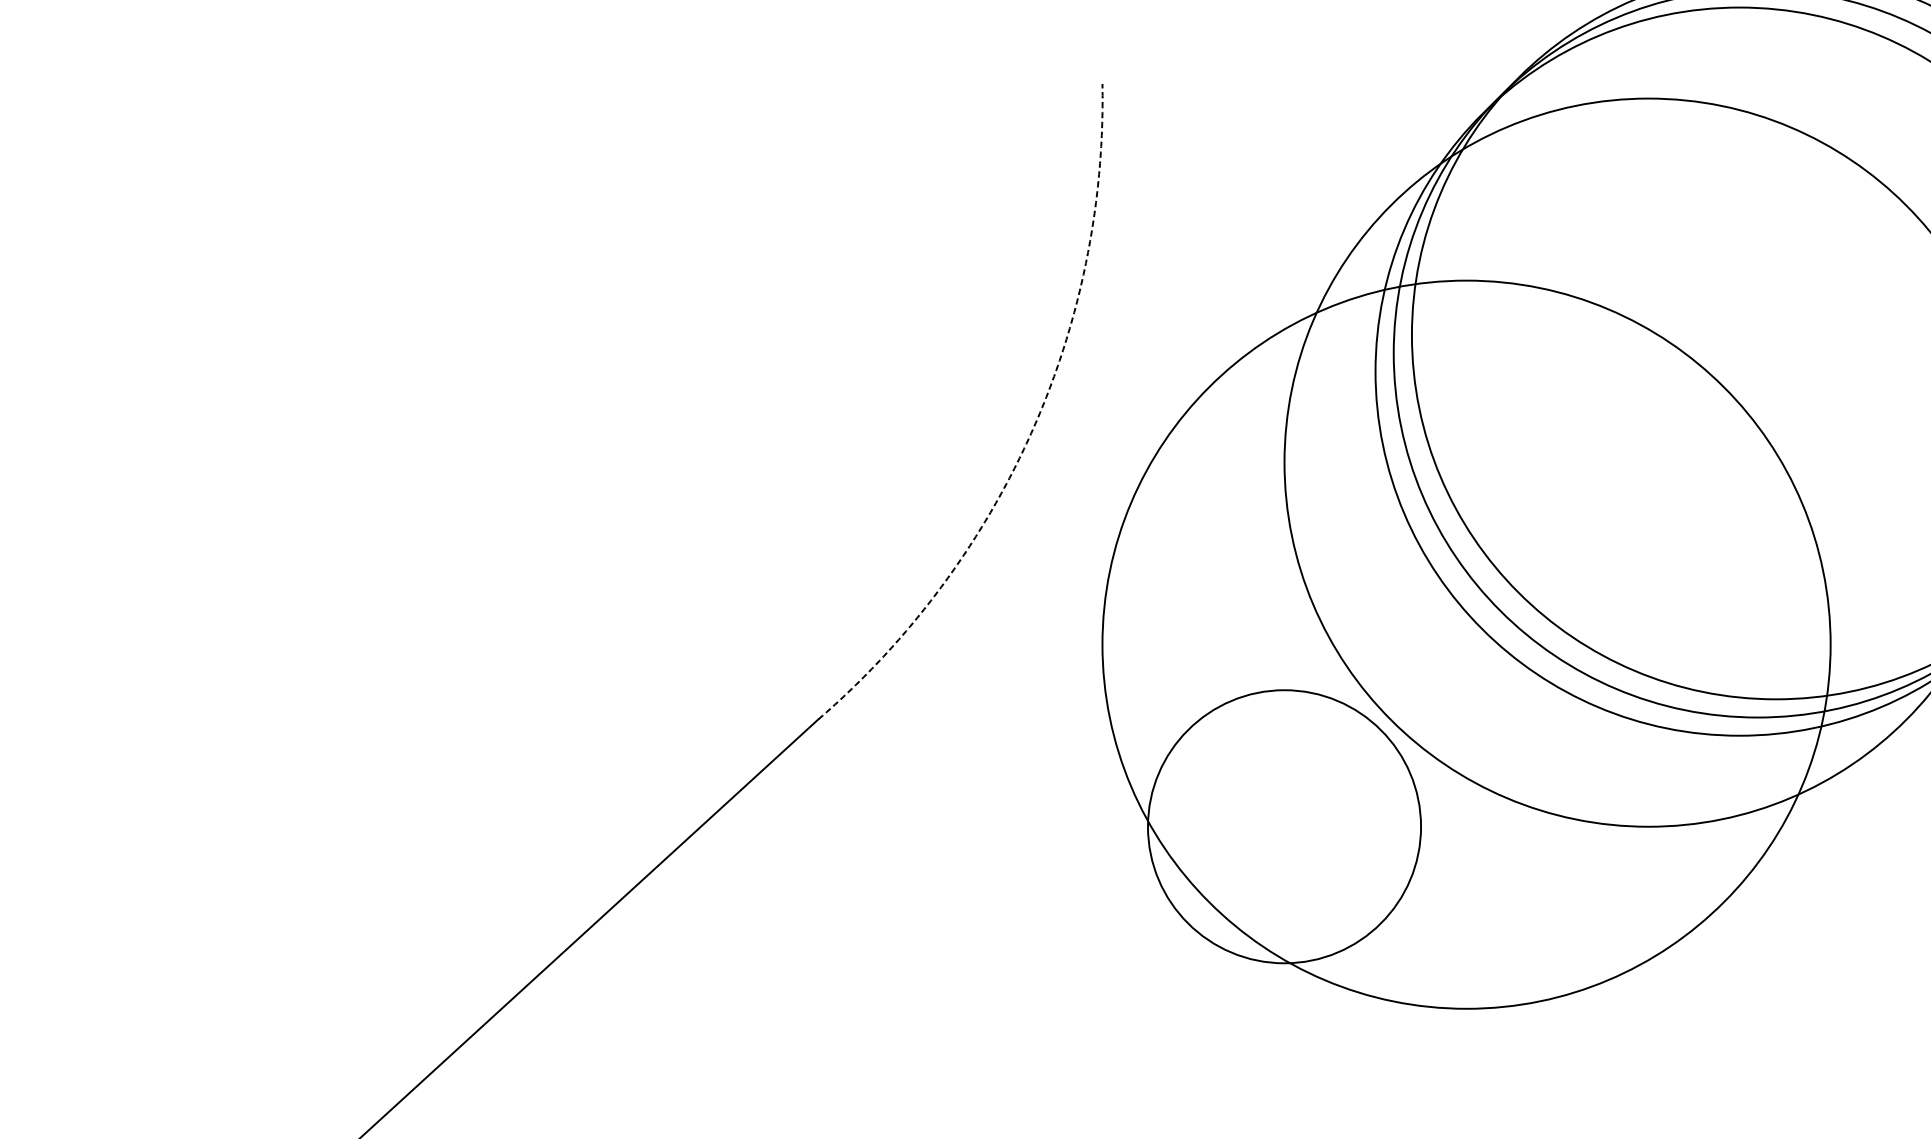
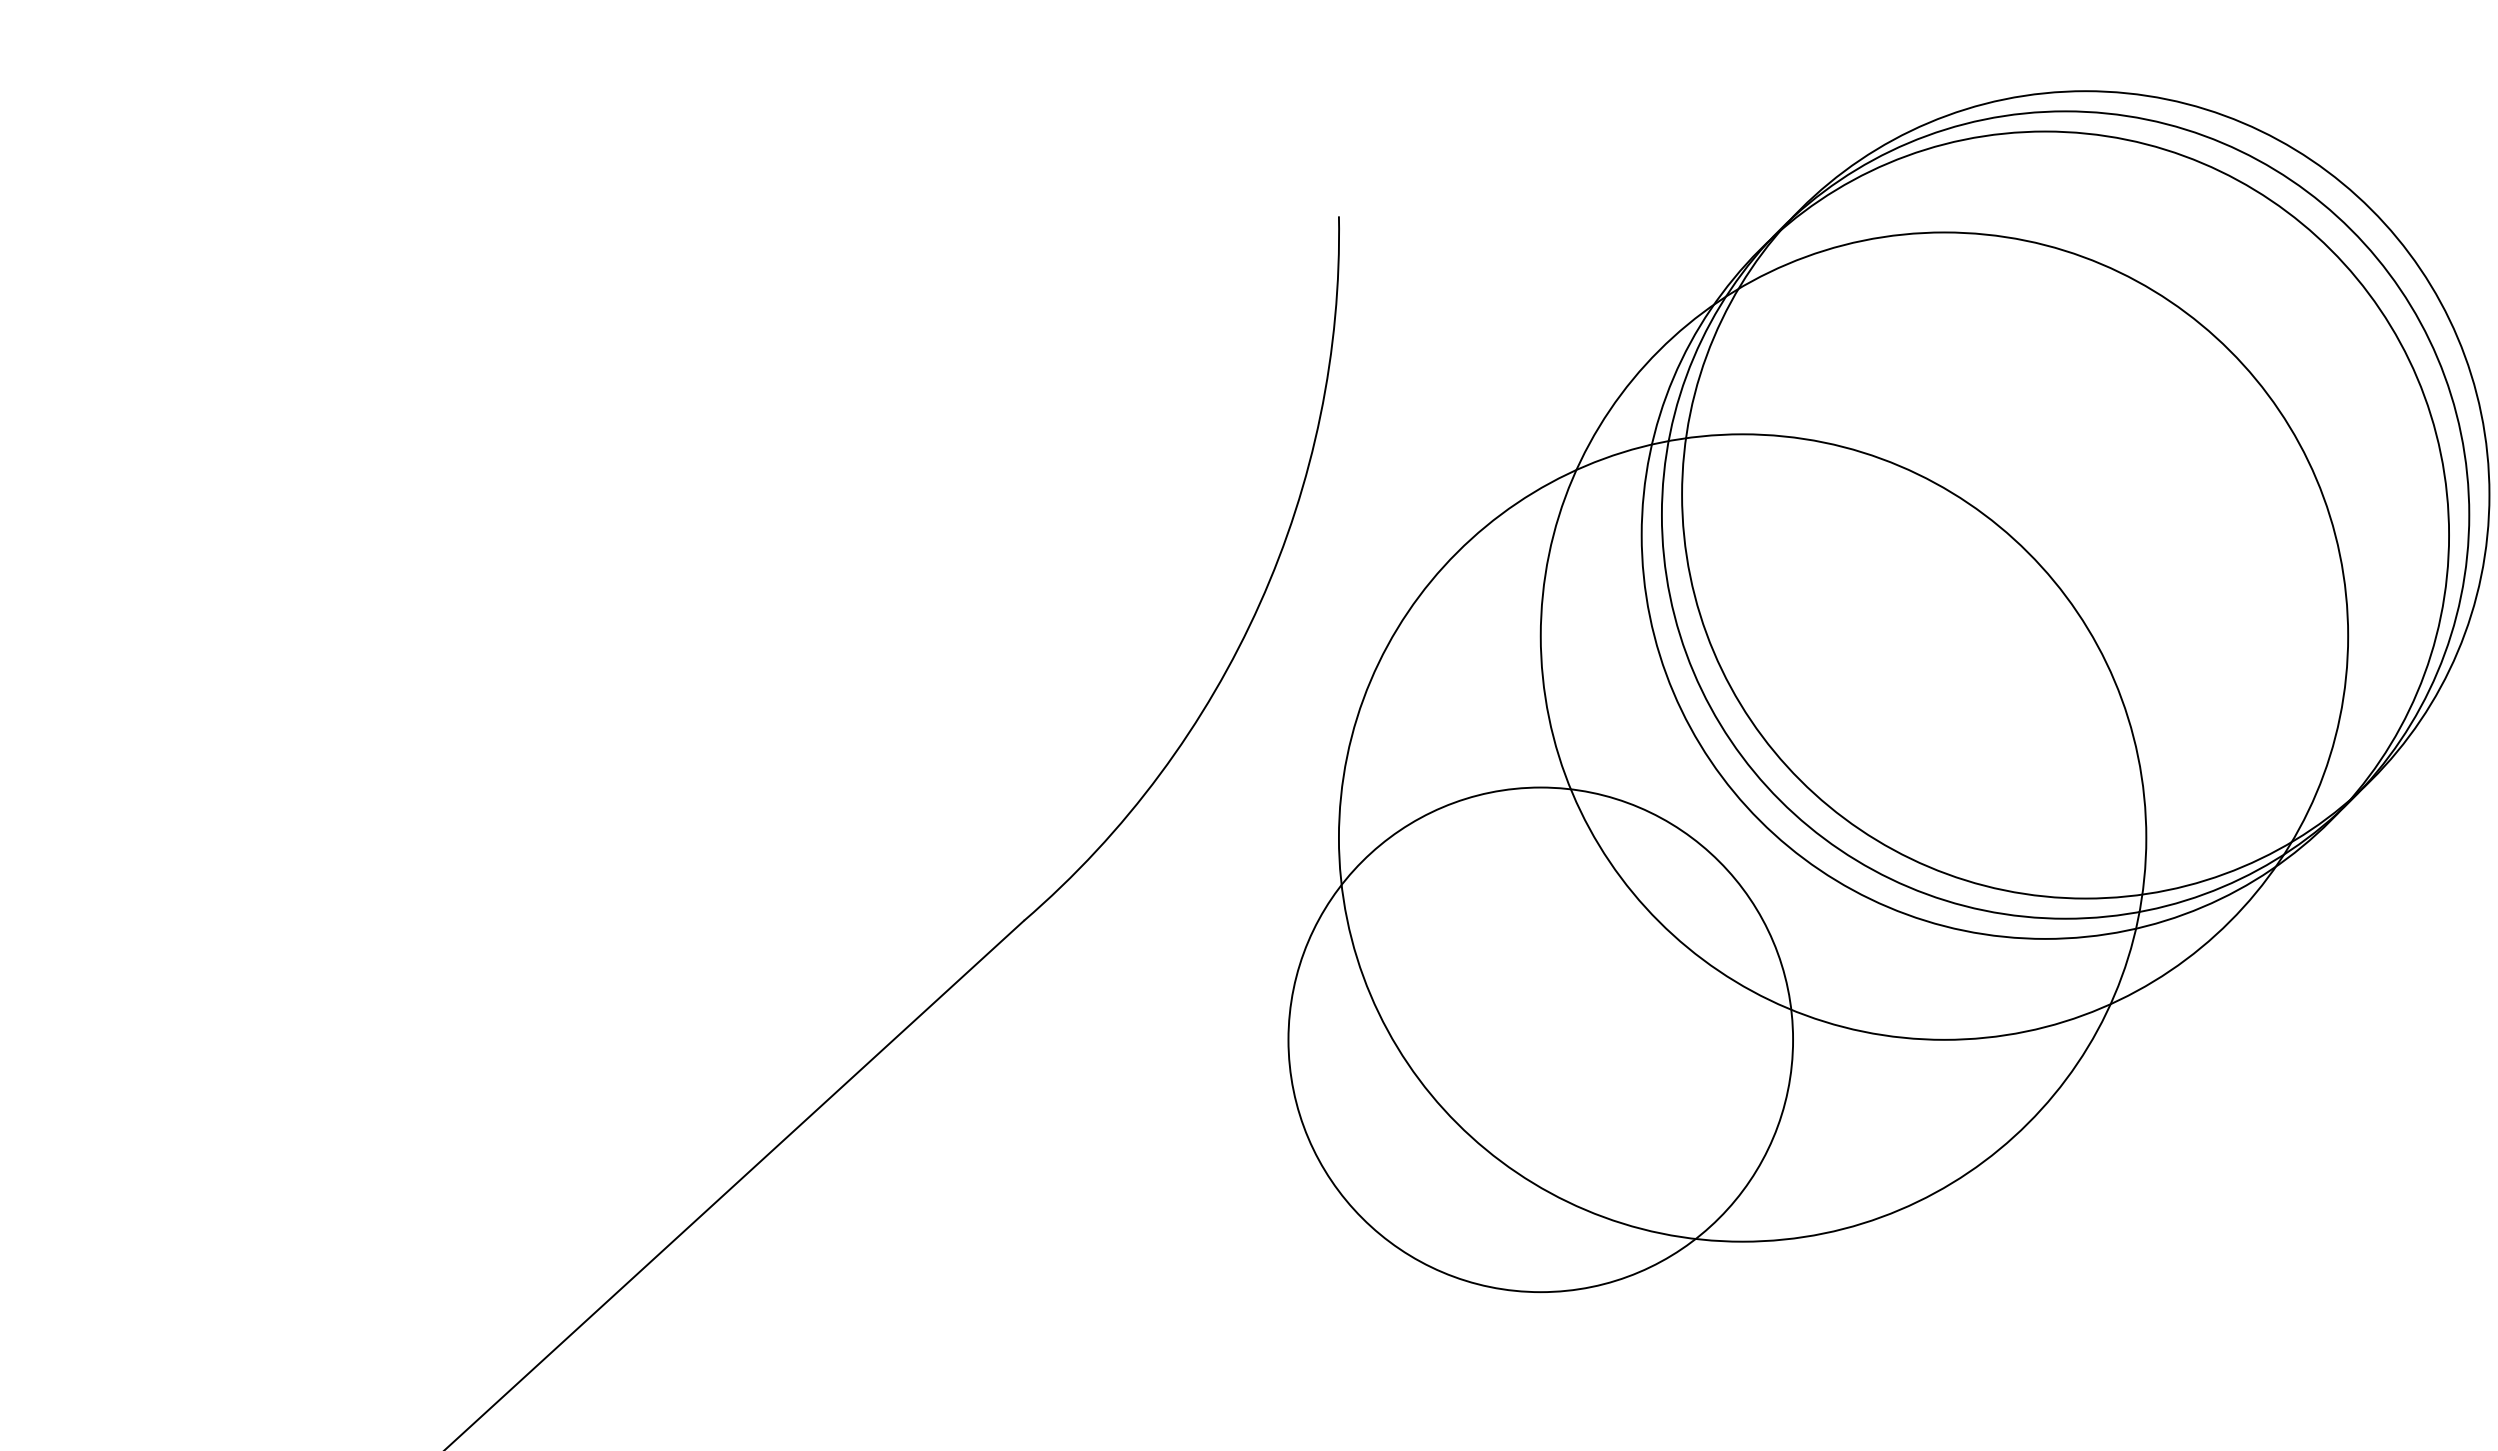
arc: (1030, 433) -> (1259, 603), dashed -> solid
circle: (1284, 826) -> (1540, 1039), size x1.67

